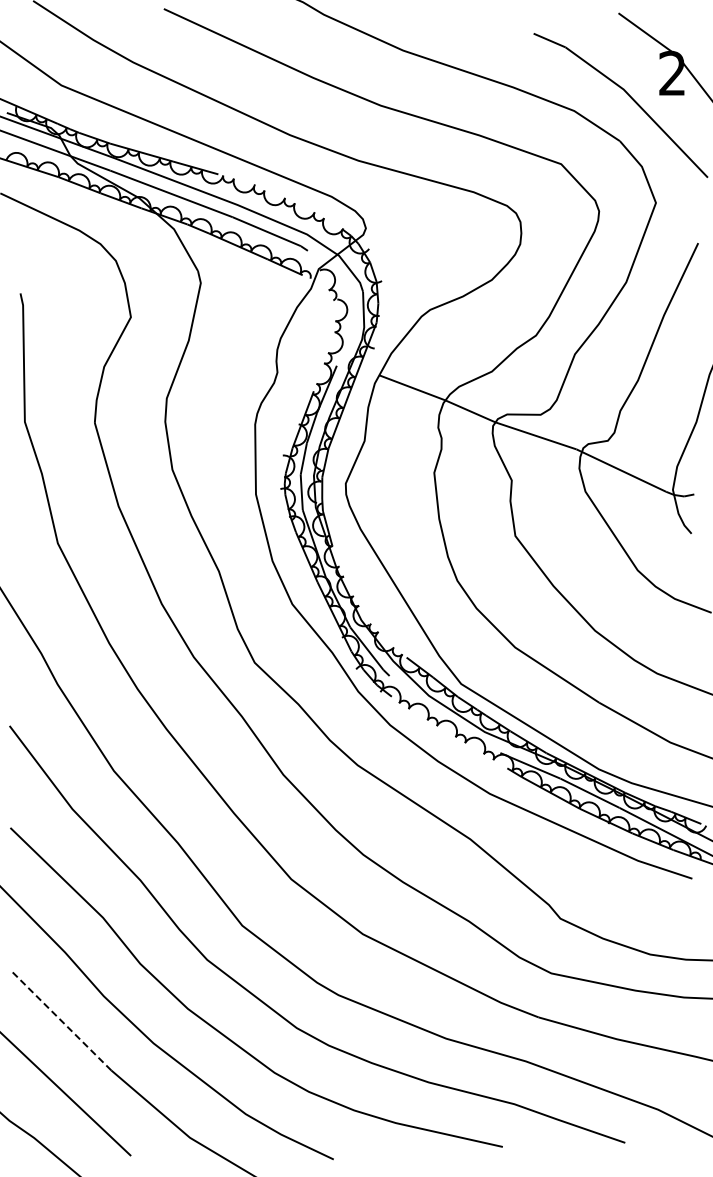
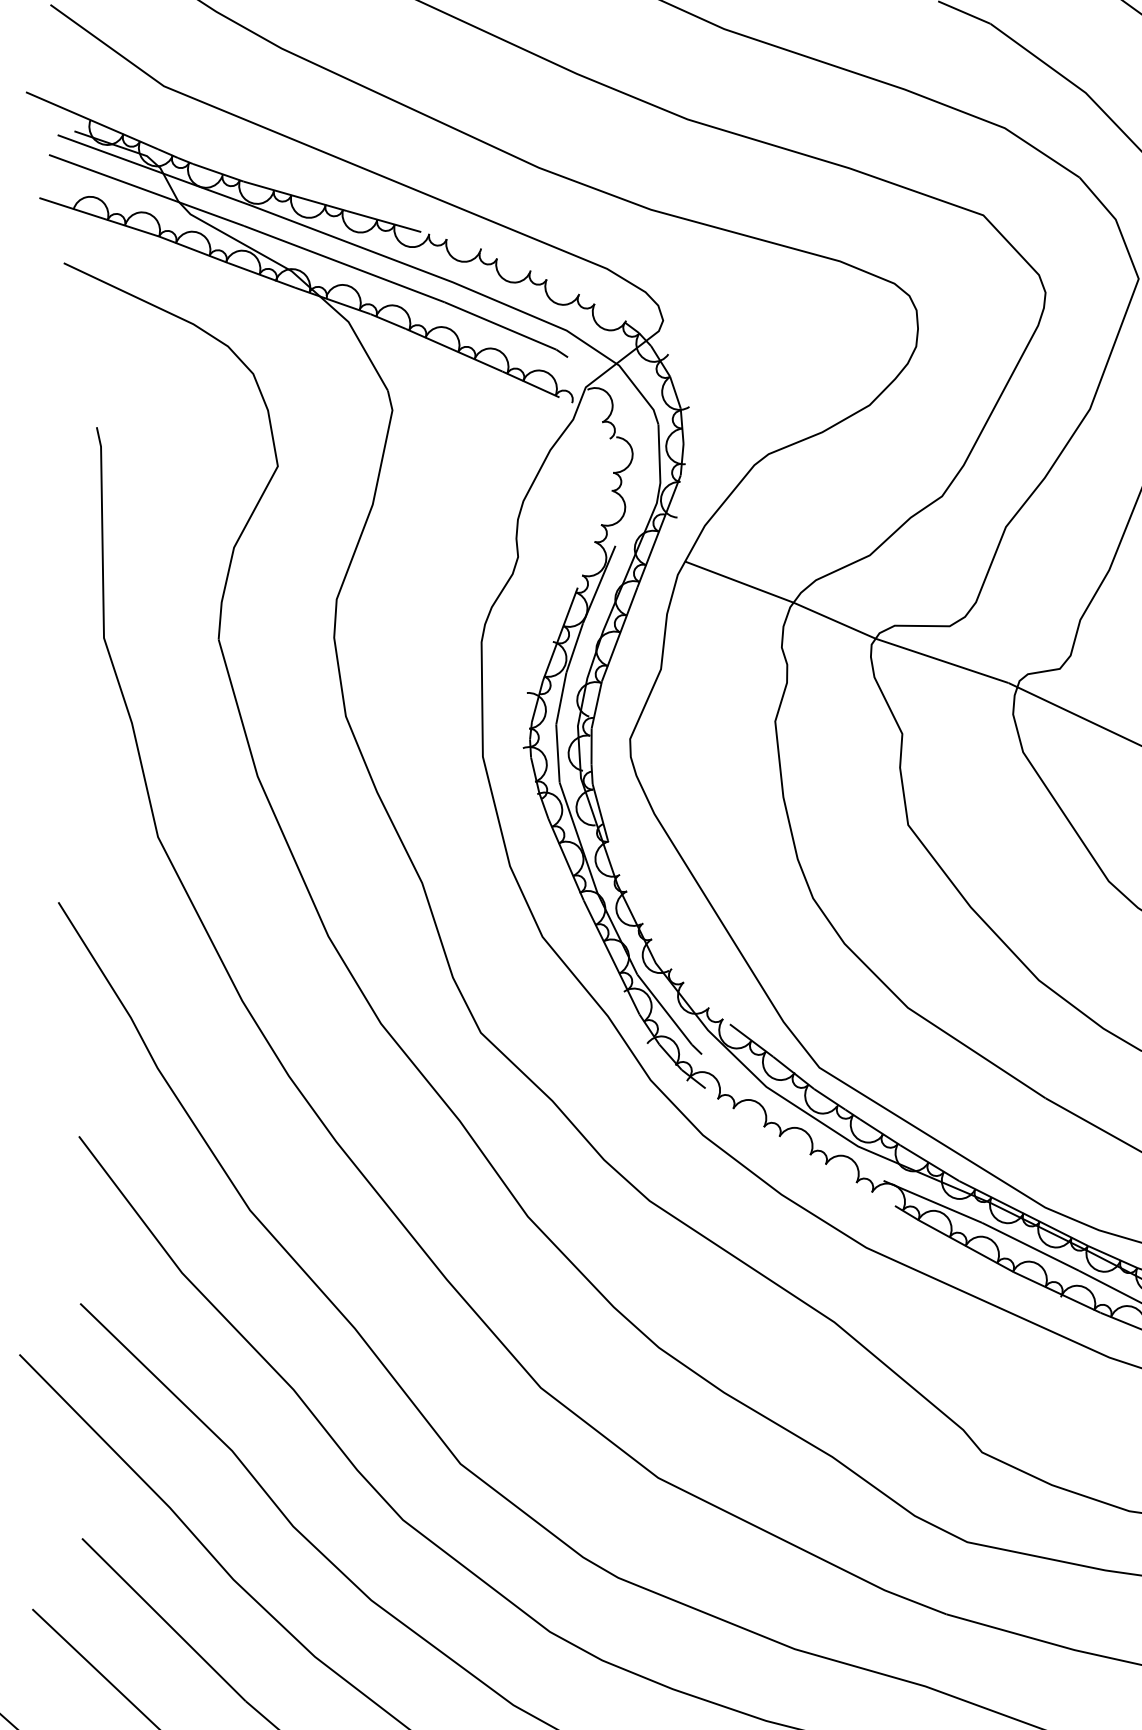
line: (61, 1020) -> (164, 1619), dashed -> solid

